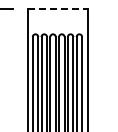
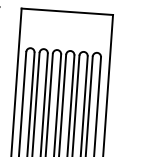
line: (58, 8) -> (68, 11), dashed -> solid

